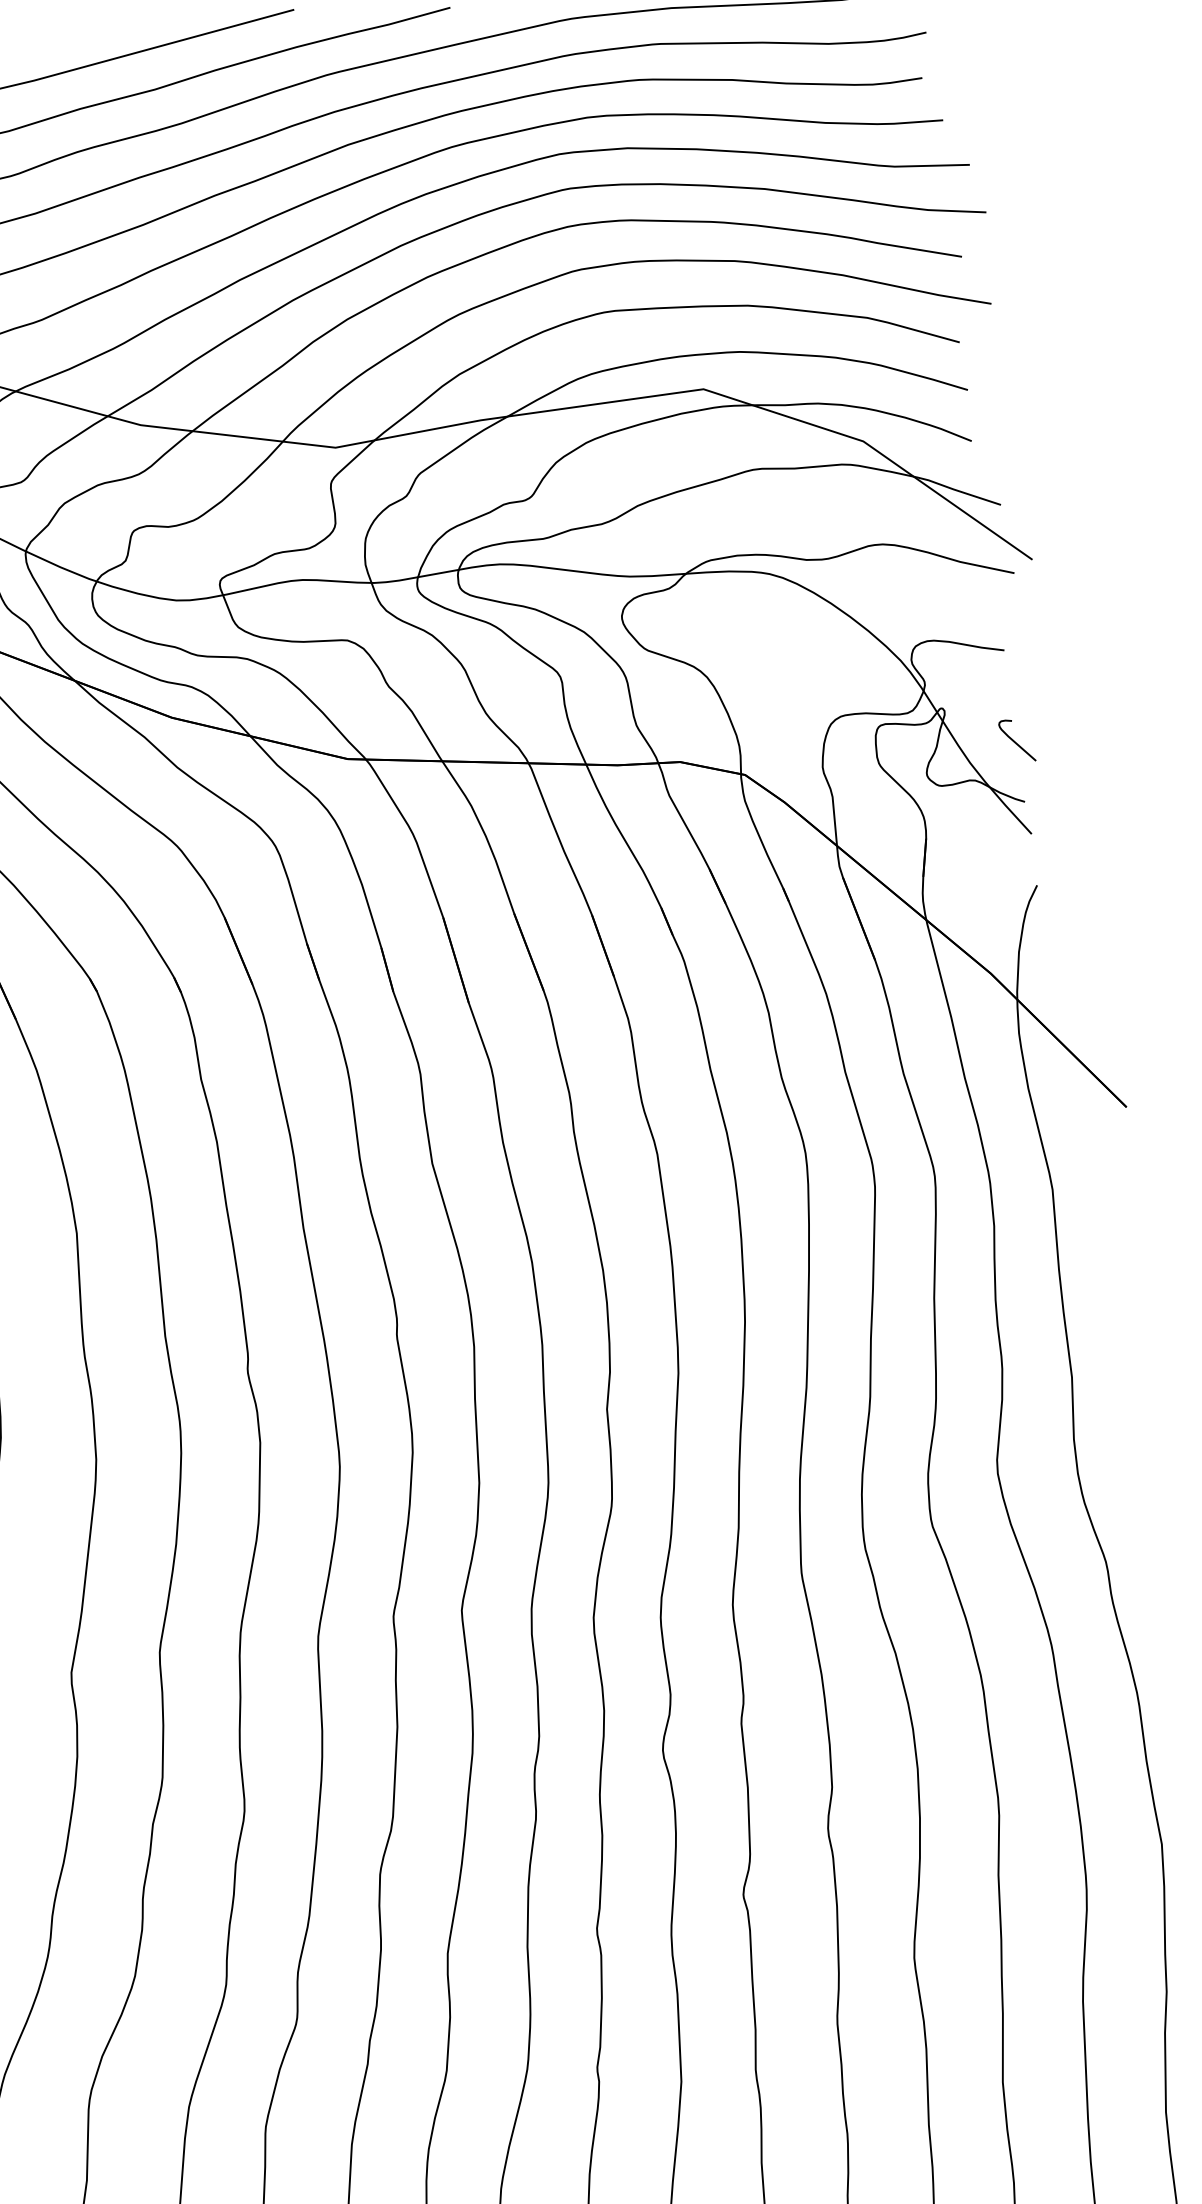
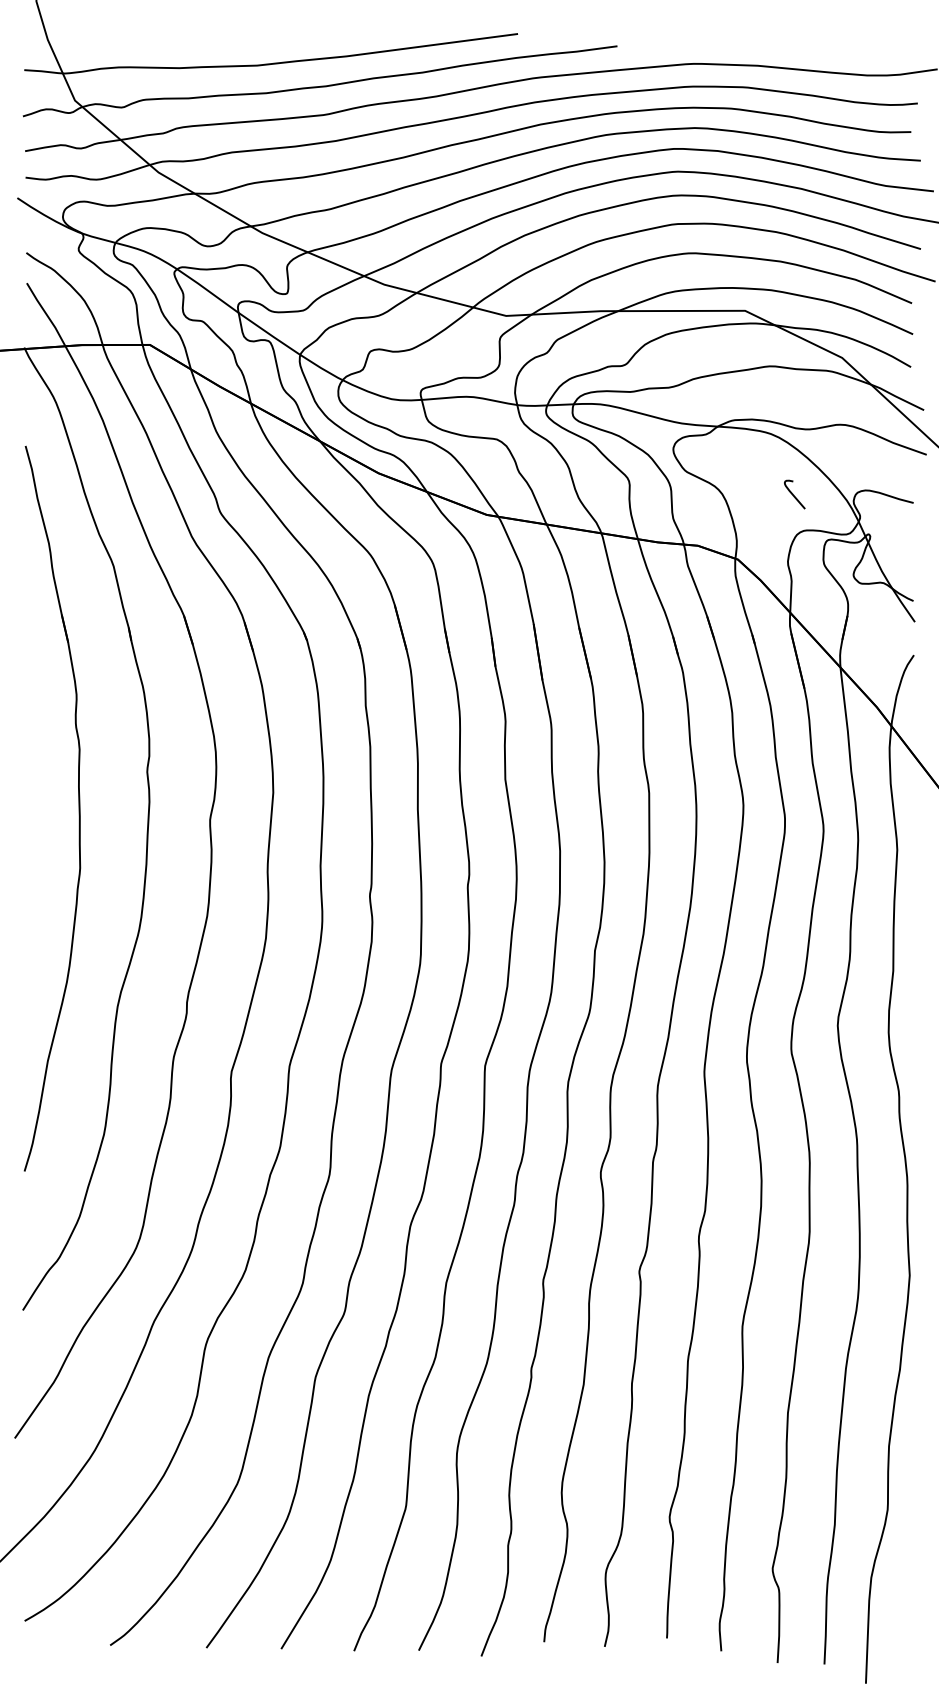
curve: (1015, 740) -> (793, 494), moved

